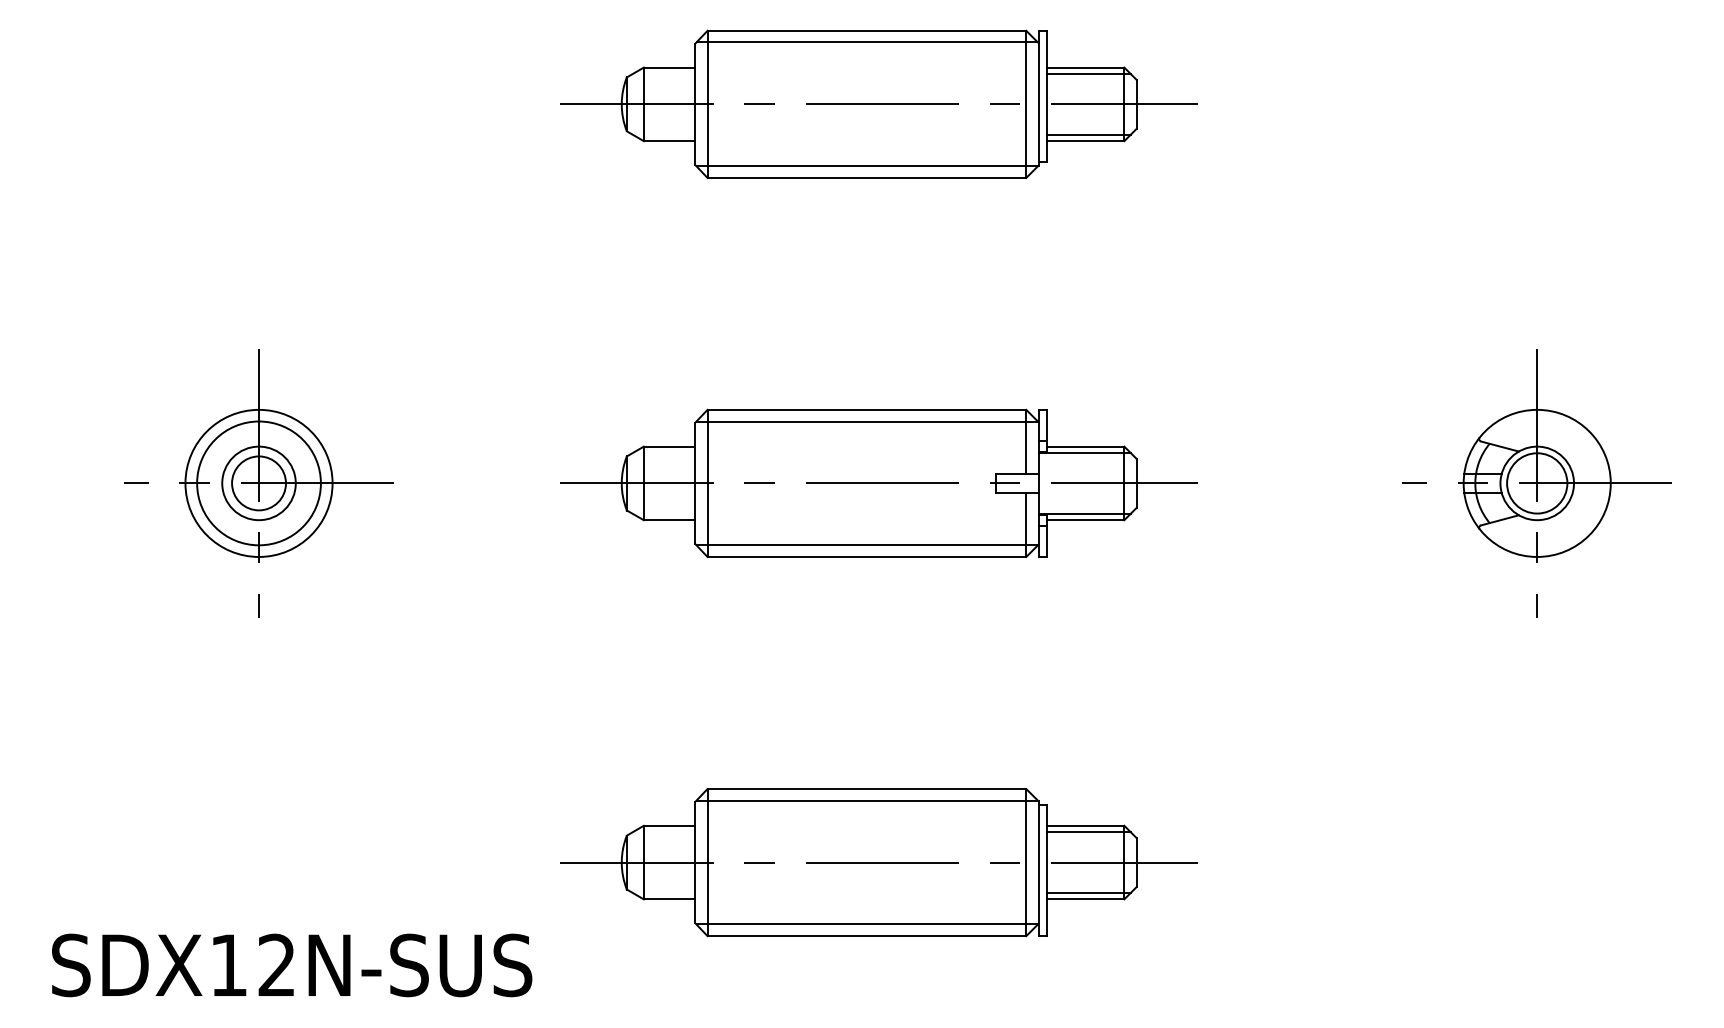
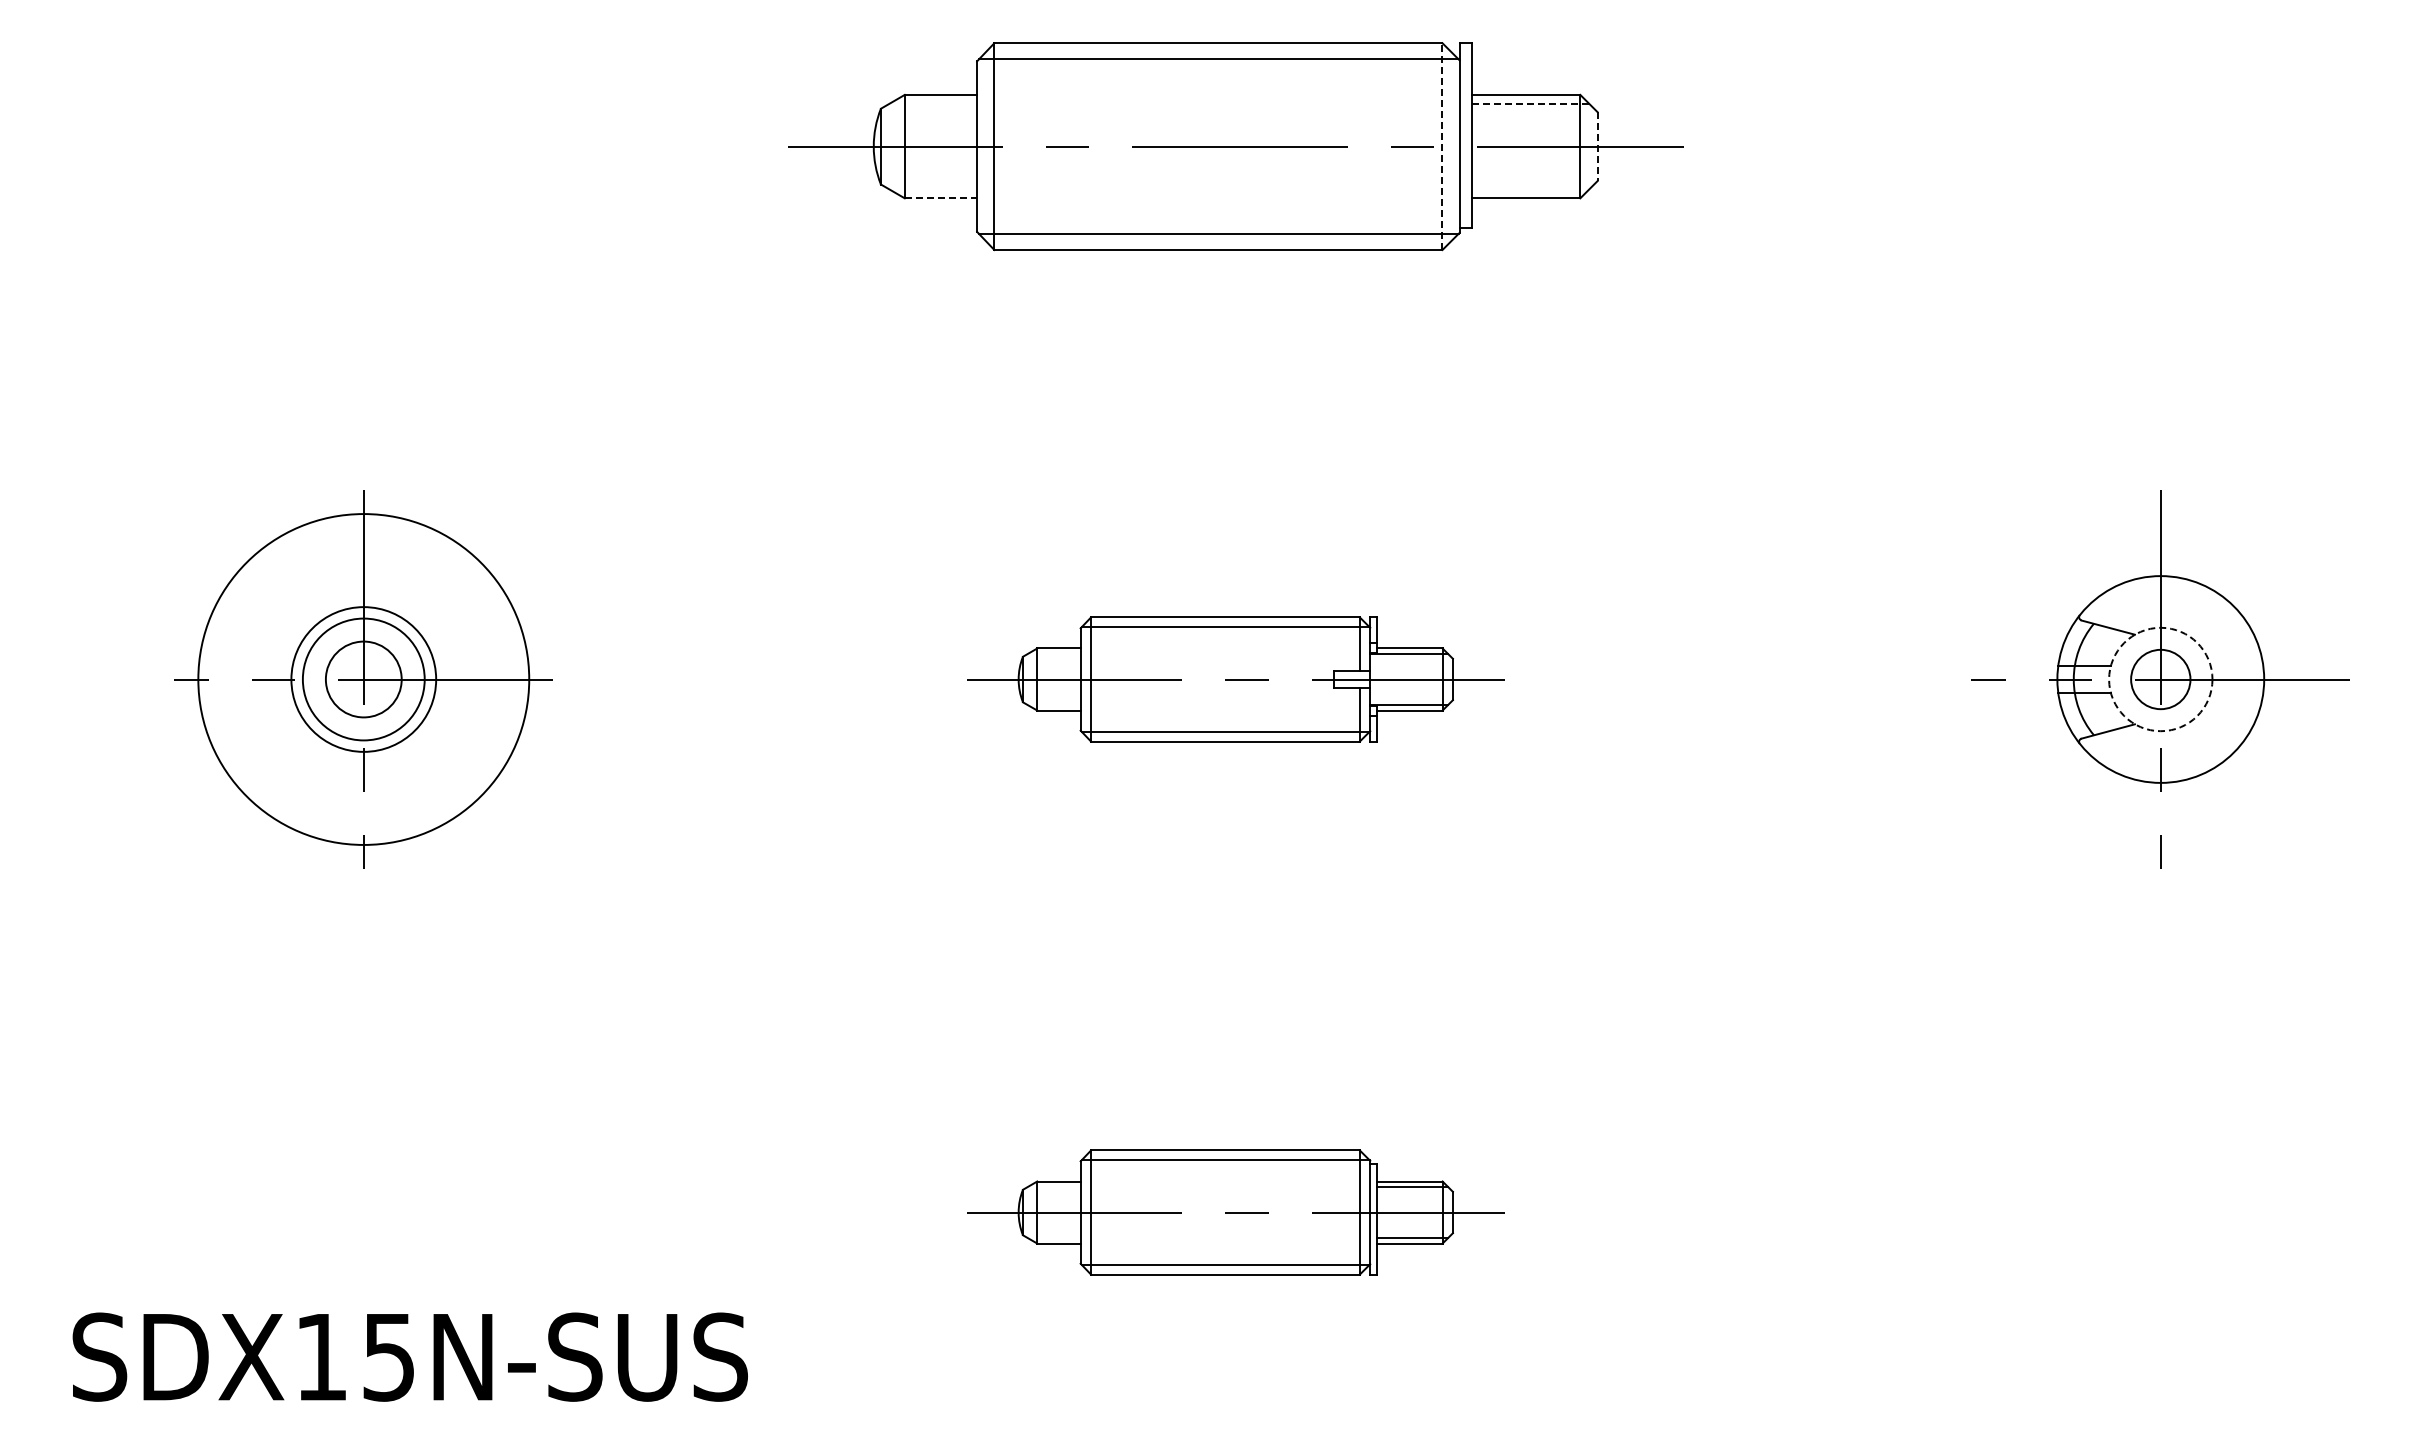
line: (1089, 74) -> (1531, 104), solid -> dashed
line: (1026, 104) -> (1442, 146), solid -> dashed
line: (1136, 105) -> (1597, 147), solid -> dashed
line: (1088, 134) -> (1530, 189), removed
line: (669, 141) -> (941, 198), solid -> dashed
circle: (258, 483) -> (363, 679), size x0.7
circle: (258, 483) -> (363, 679), size x1.4
circle: (258, 483) -> (363, 679), size x1.6
part: (879, 483) -> (1235, 679), size x0.6
circle: (1537, 483) -> (2160, 679), size x0.7
circle: (1537, 483) -> (2160, 679), solid -> dashed
part: (879, 862) -> (1235, 1212), size x0.6
text: (276, 964) -> (388, 1356), SDX12N-SUS -> SDX15N-SUS

